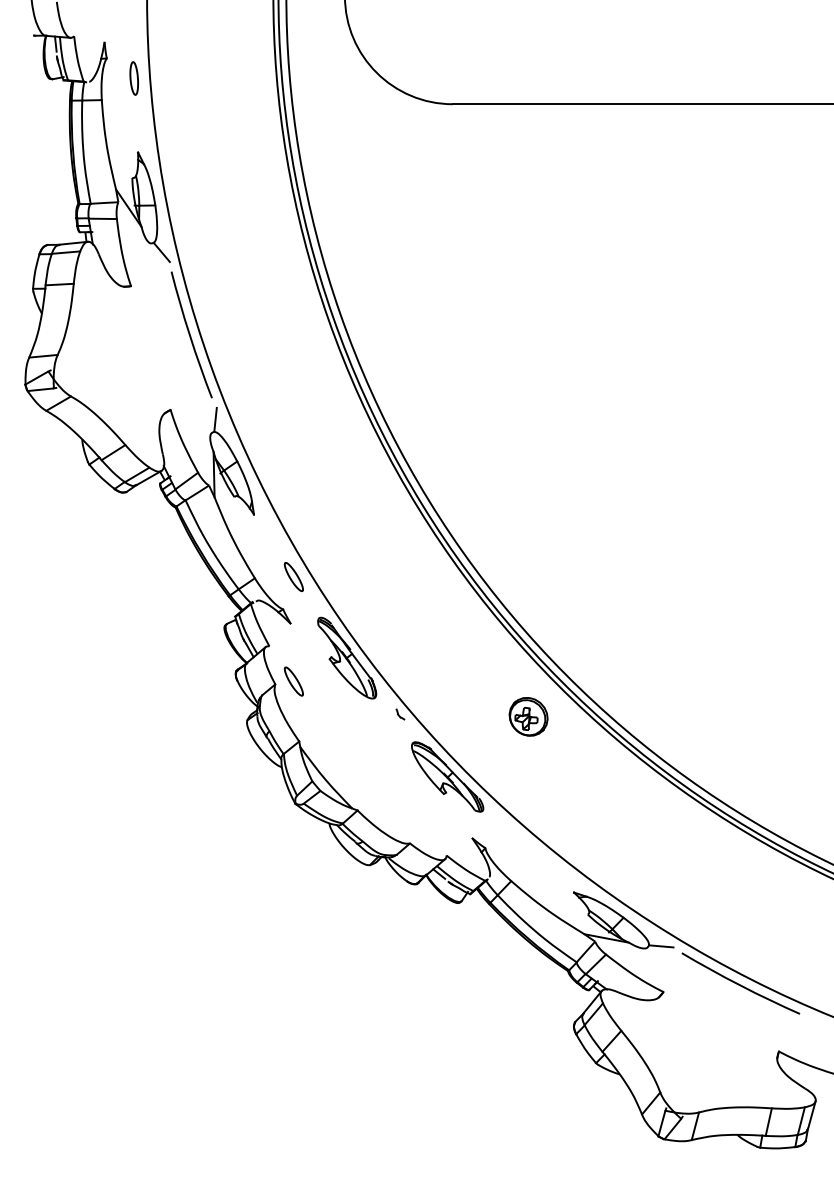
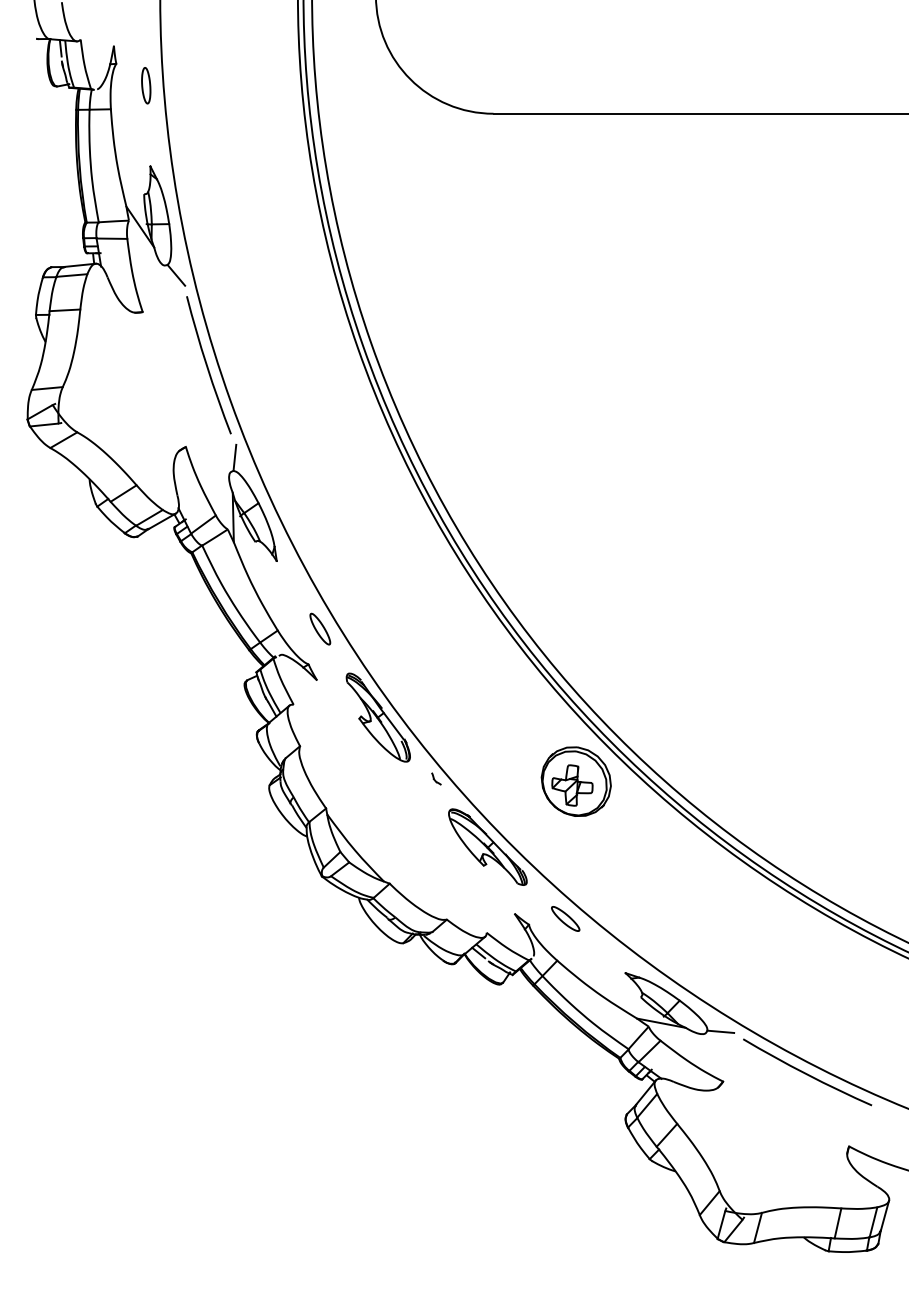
part: (294, 680) -> (320, 742), removed
part: (527, 716) -> (575, 781), size x1.67
part: (518, 842) -> (565, 918), added

